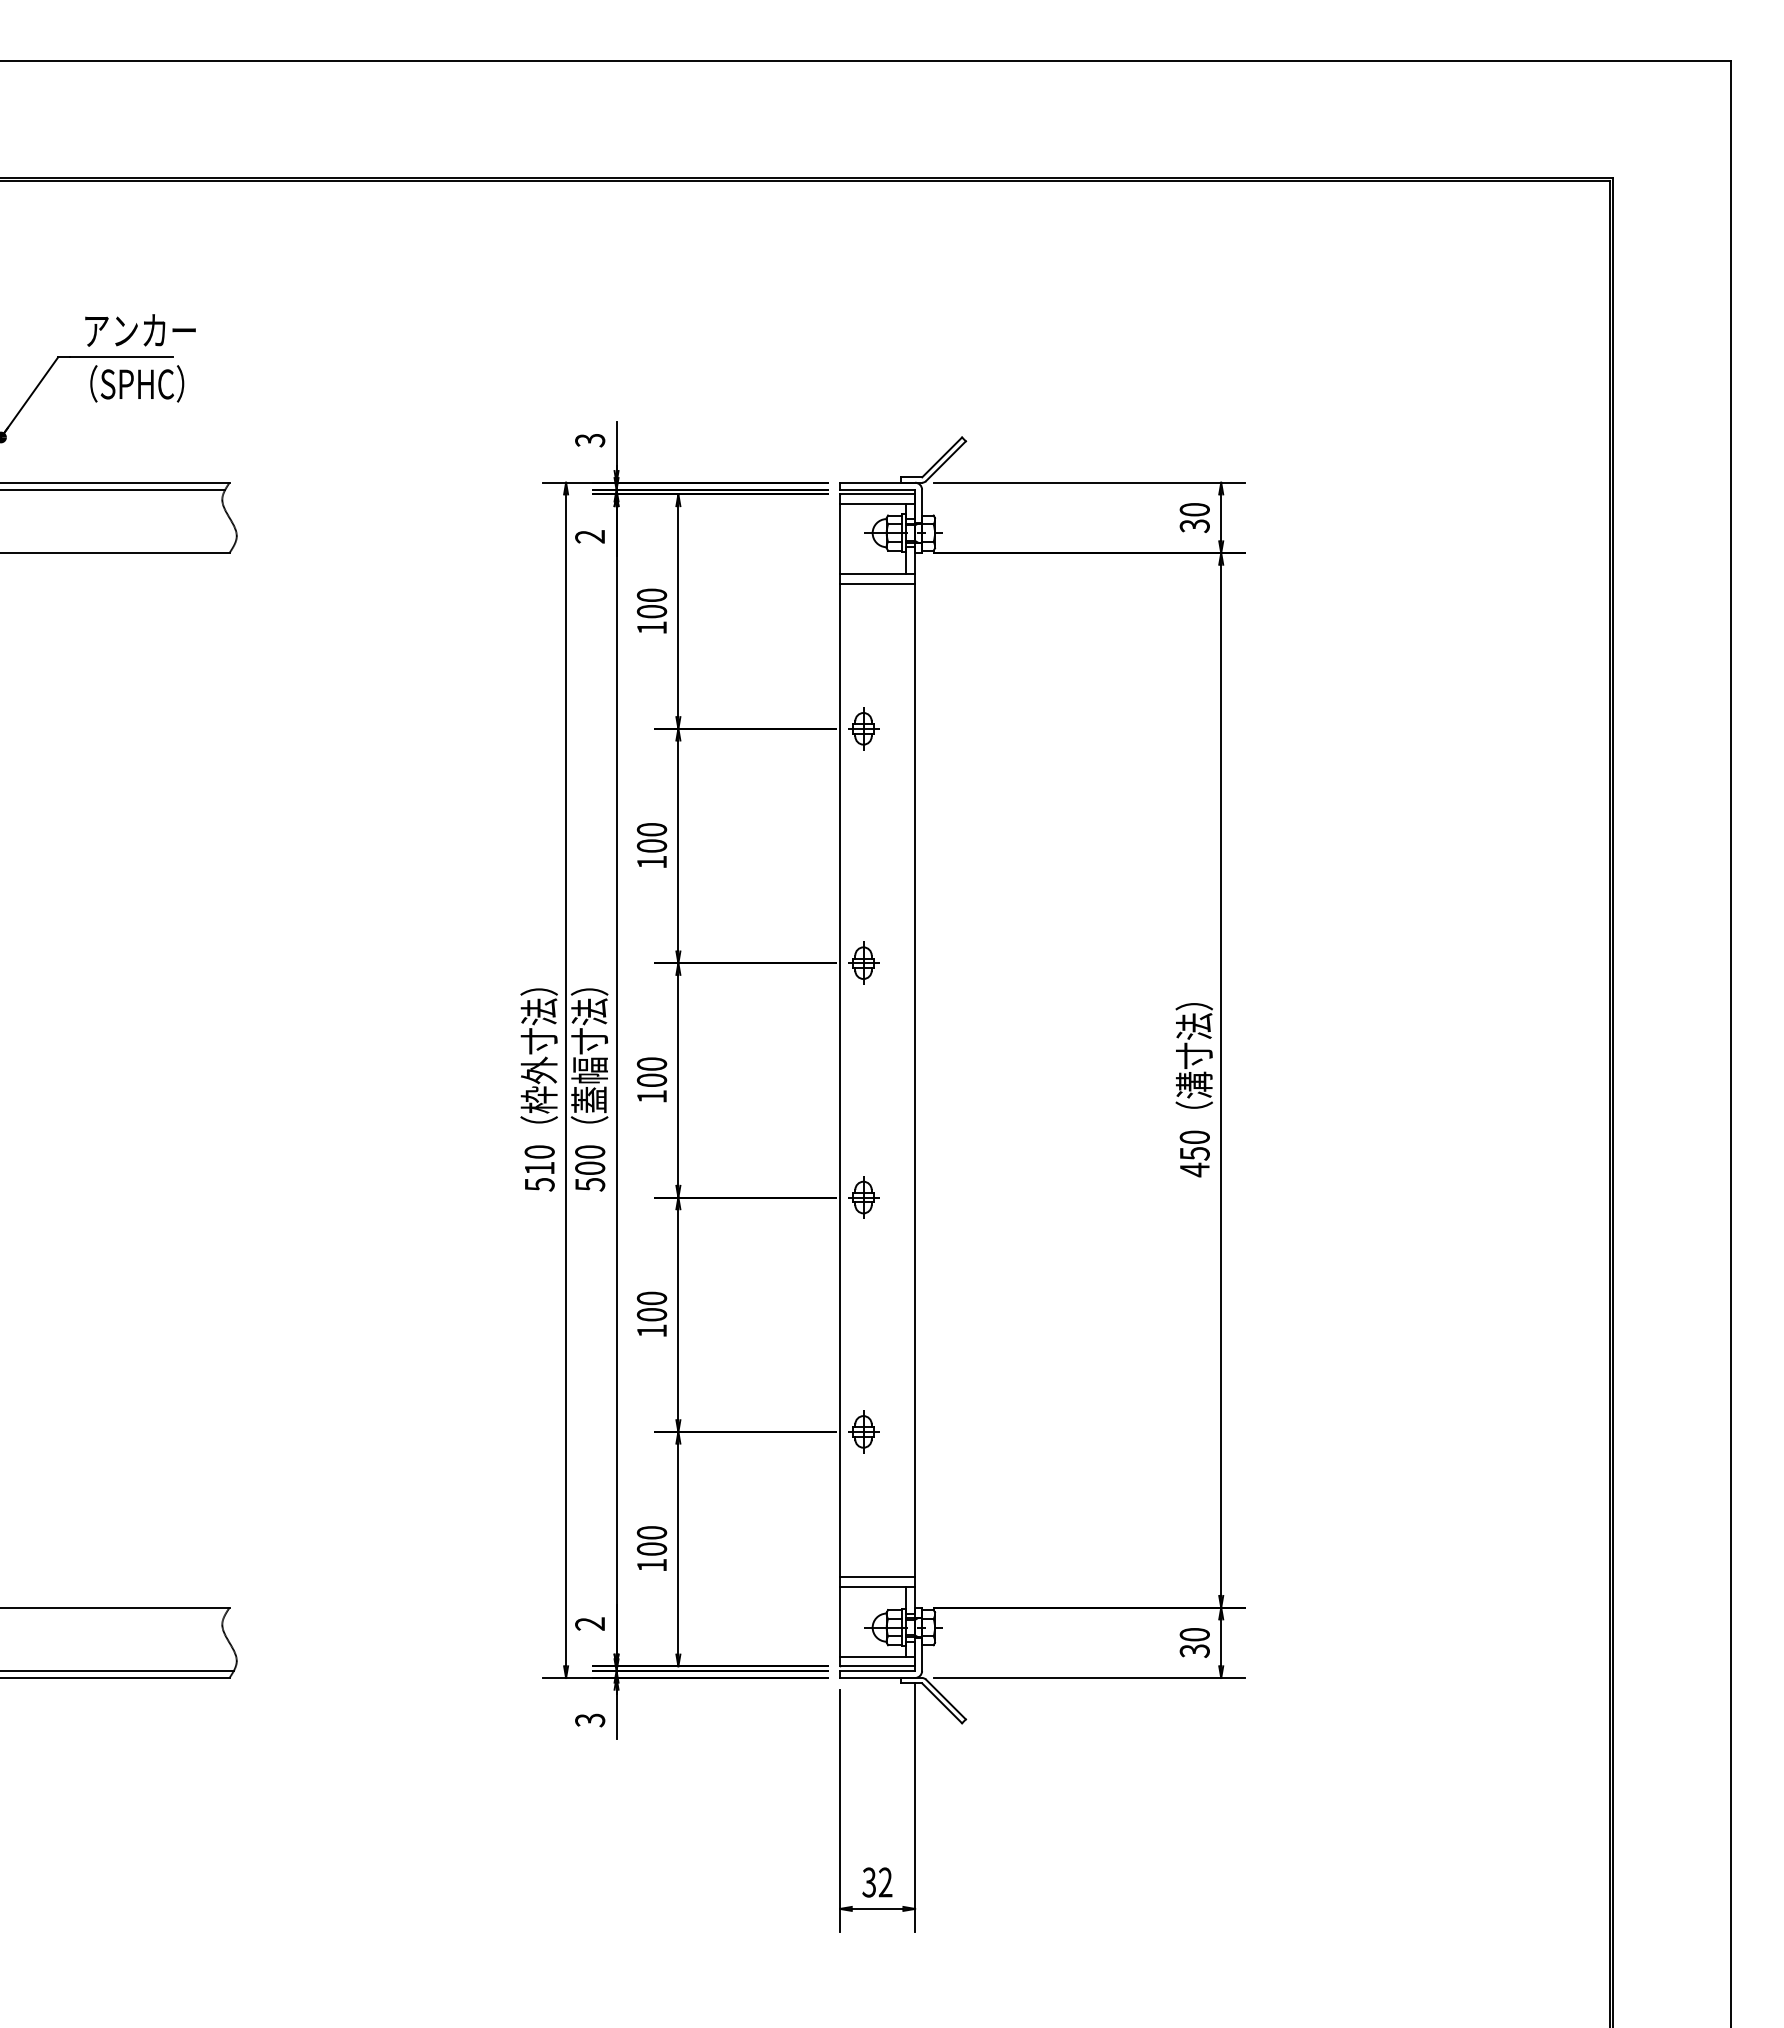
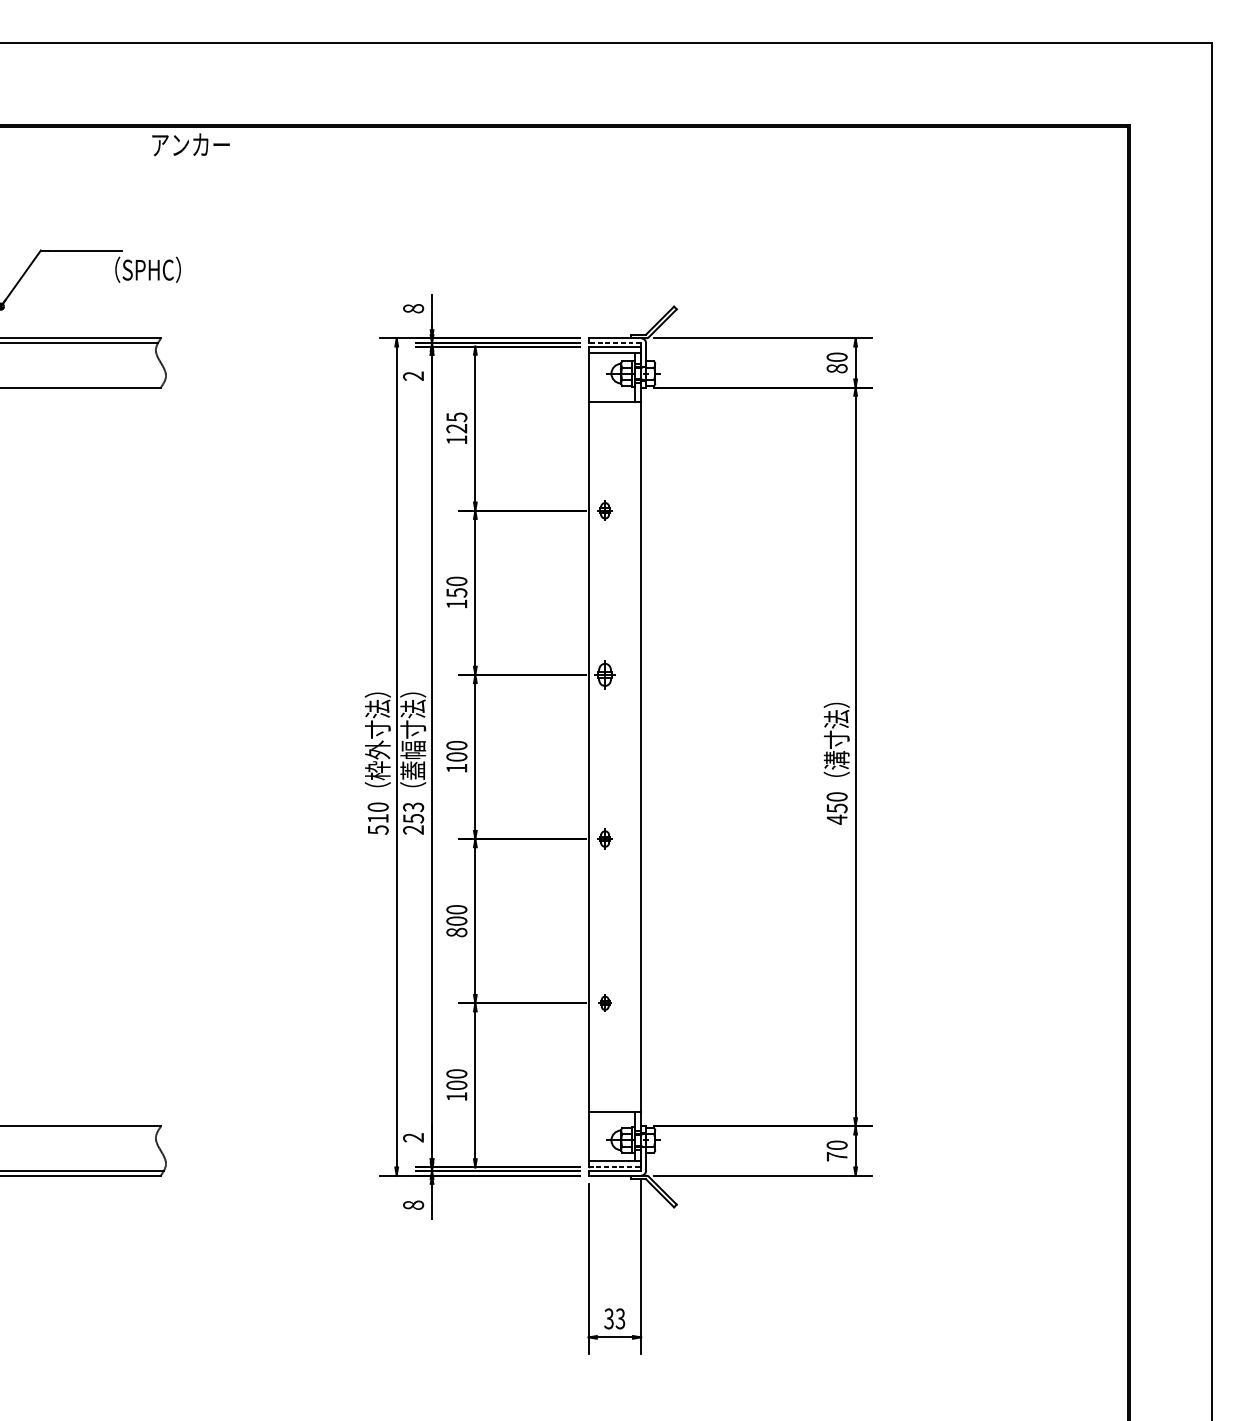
text: (140, 330) -> (191, 144), moved
text: (137, 383) -> (148, 269), moved
text: (590, 440) -> (413, 308), 3 -> 8
line: (877, 489) -> (614, 343), solid -> dashed
text: (1194, 525) -> (836, 368), 30 -> 80
line: (877, 583) -> (614, 408), removed
text: (651, 603) -> (456, 422), 100 -> 125
part: (863, 728) -> (605, 510), size x0.7
text: (651, 846) -> (456, 593), 100 -> 150
text: (590, 1168) -> (413, 818), 500 -> 253
part: (863, 1197) -> (605, 839), size x0.7
text: (652, 1330) -> (457, 932), 100 -> 800
part: (863, 1431) -> (605, 1002), size x0.6
line: (877, 1577) -> (614, 1105), removed
text: (1194, 1650) -> (836, 1156), 30 -> 70
line: (878, 1666) -> (615, 1167), solid -> dashed
text: (590, 1720) -> (413, 1205), 3 -> 8
text: (885, 1882) -> (620, 1318), 32 -> 33

